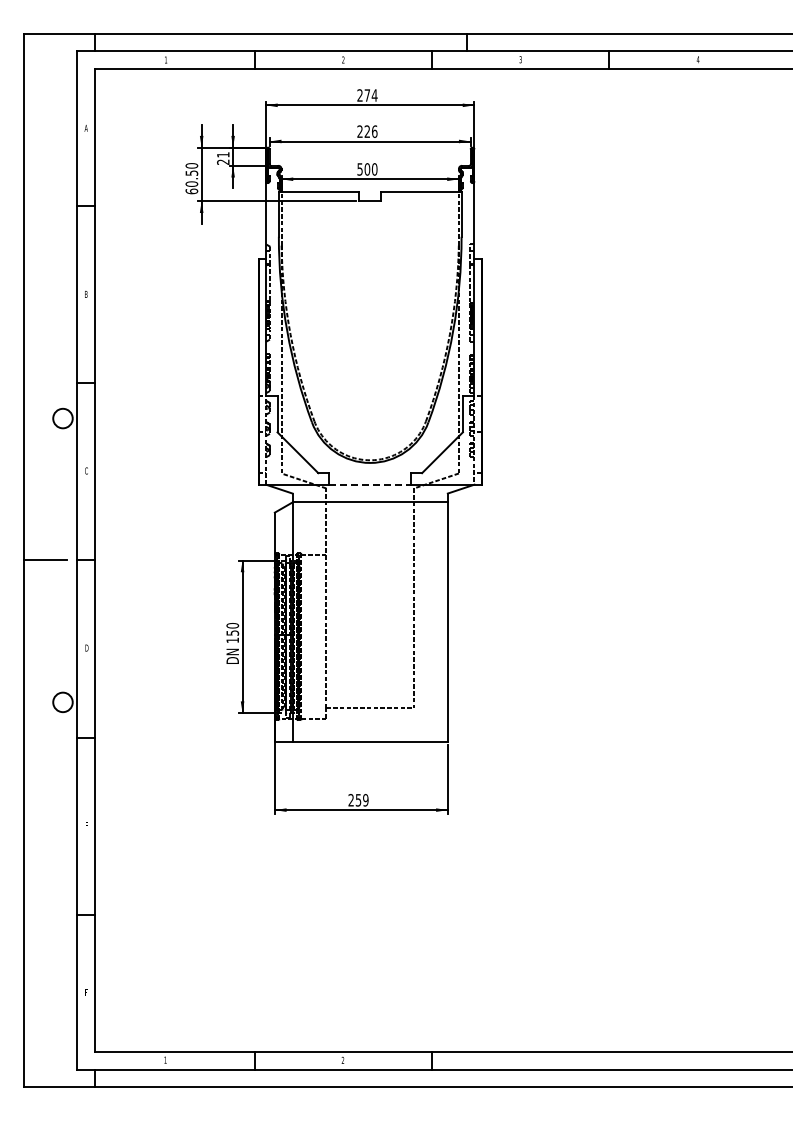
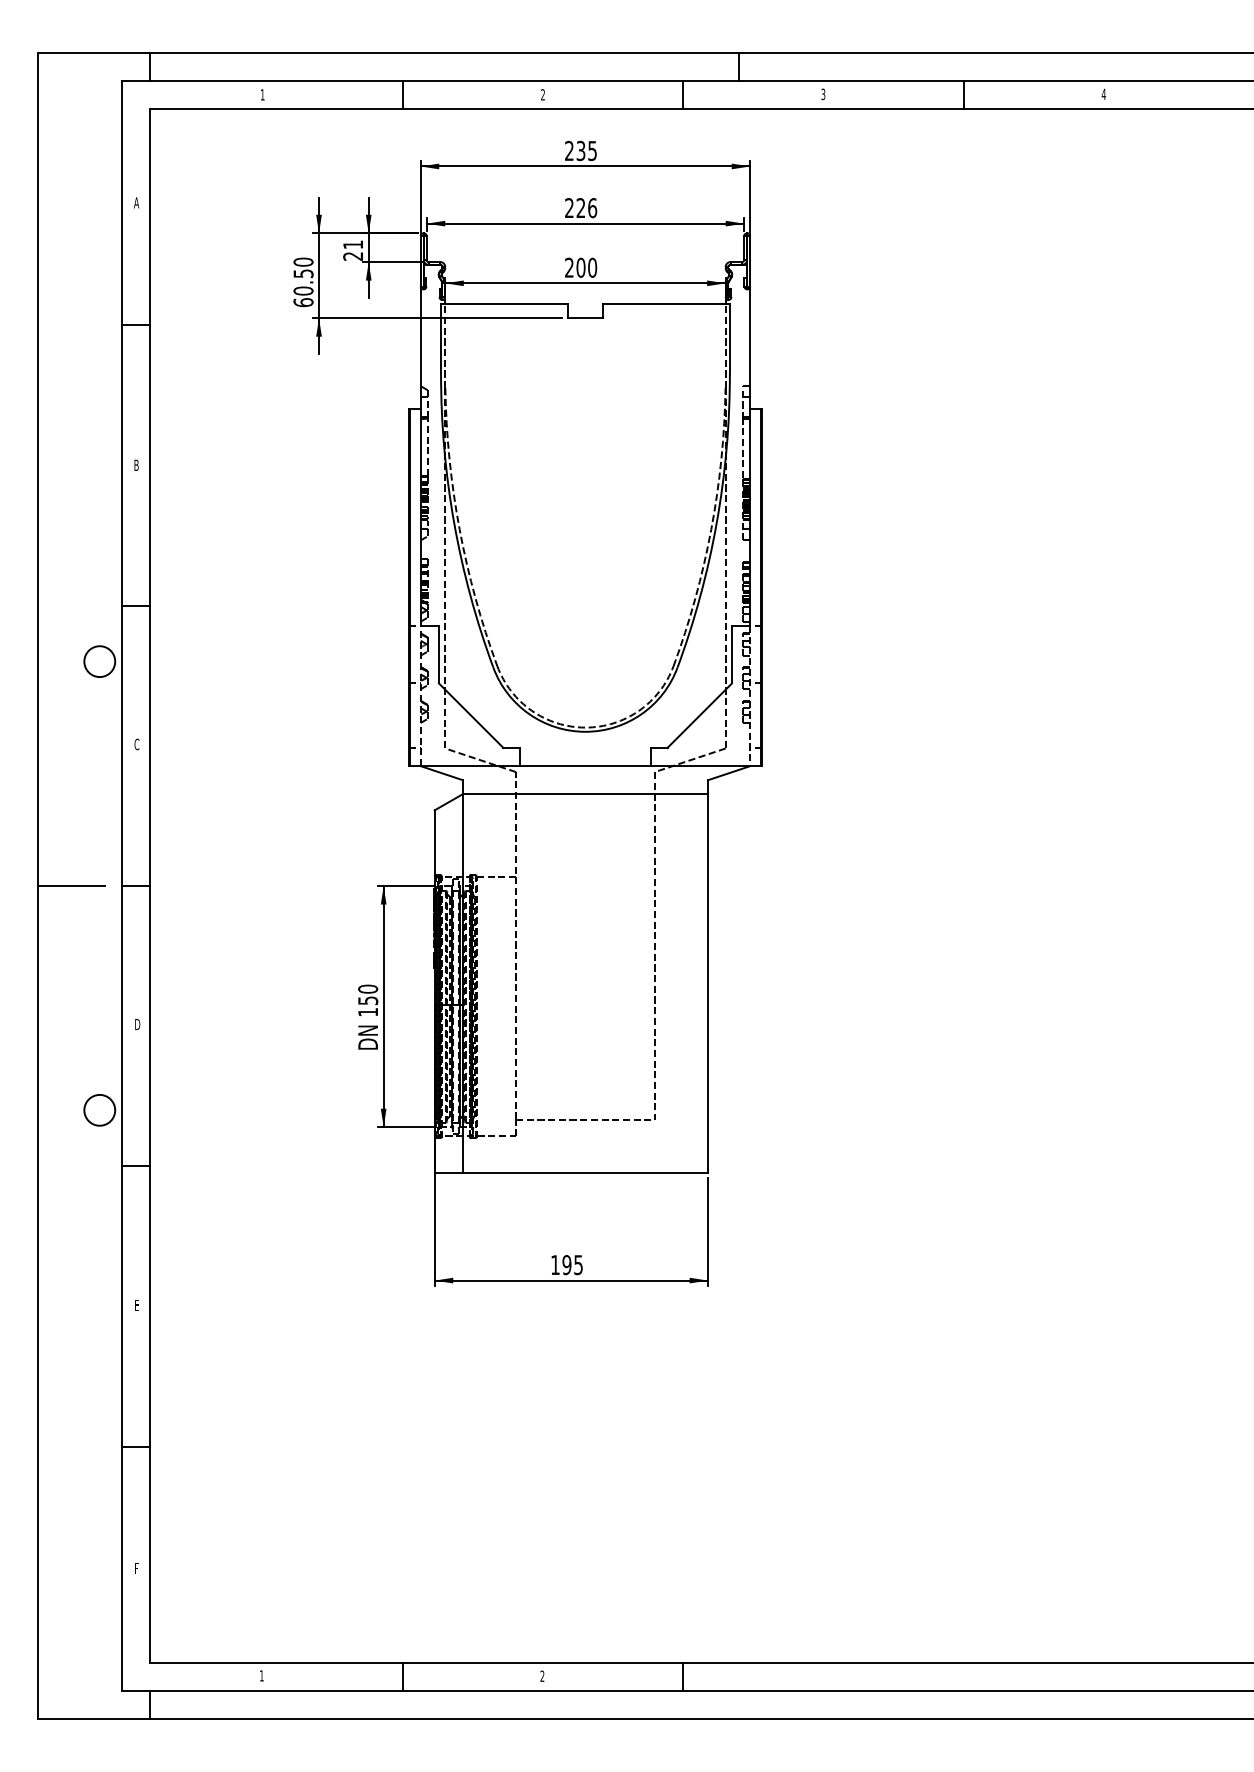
text: (370, 95) -> (585, 150), 274 -> 235
text: (359, 169) -> (568, 267), 500 -> 200
line: (370, 484) -> (585, 765), dashed -> solid
text: (358, 800) -> (566, 1265), 259 -> 195

